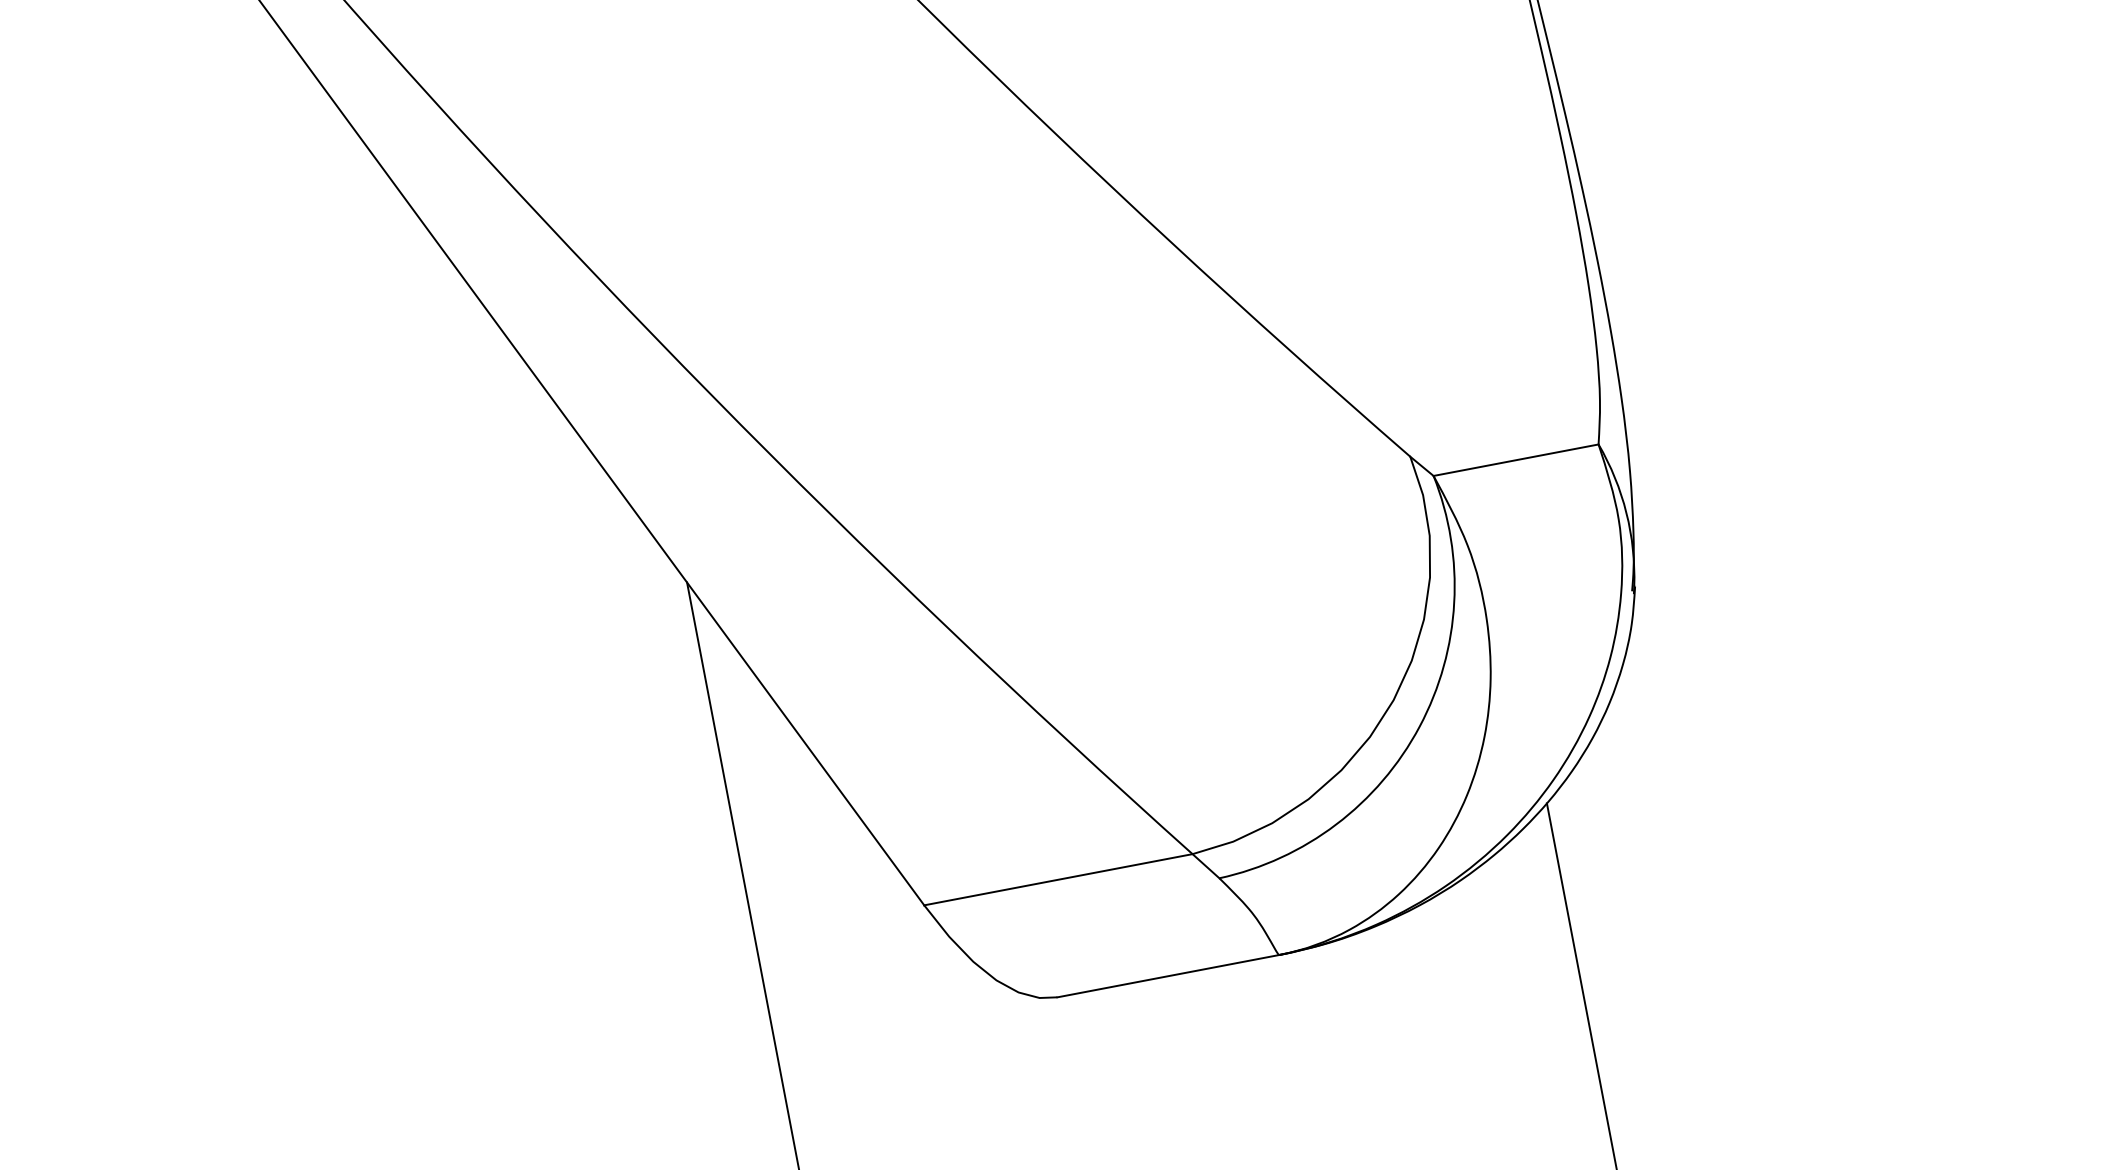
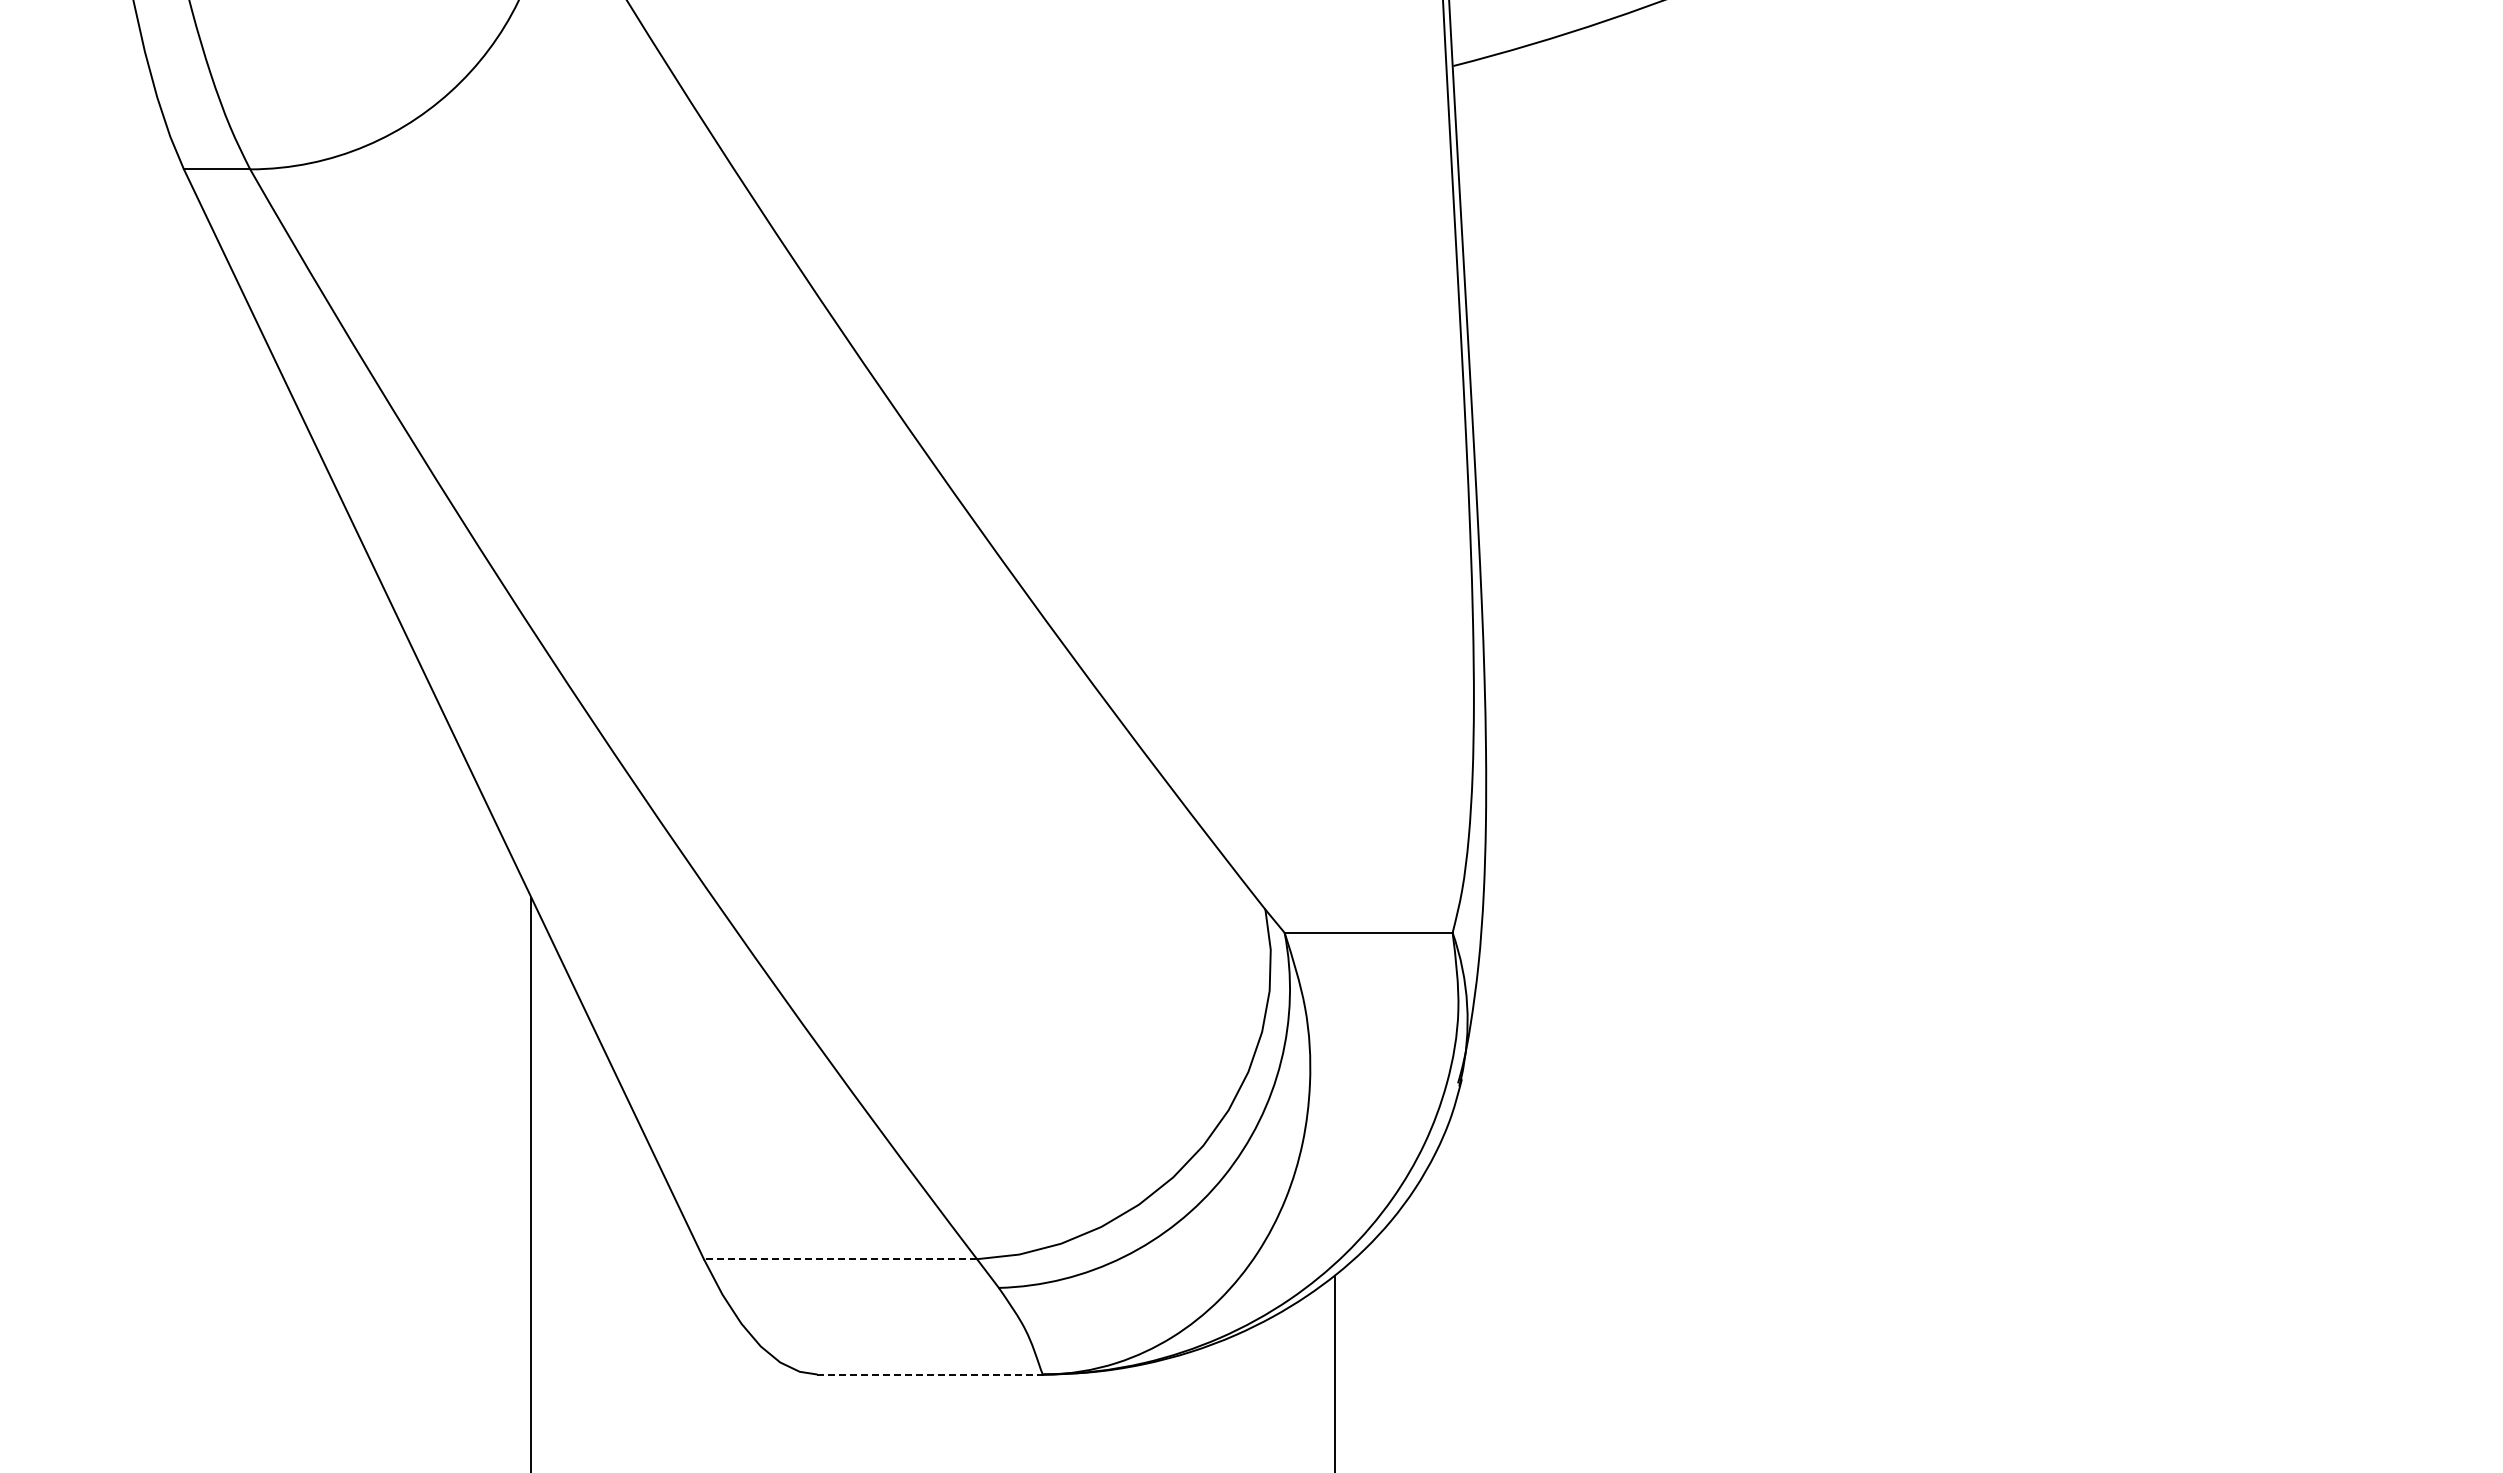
line: (1058, 880) -> (840, 1259), solid -> dashed
line: (1168, 976) -> (930, 1374), solid -> dashed

